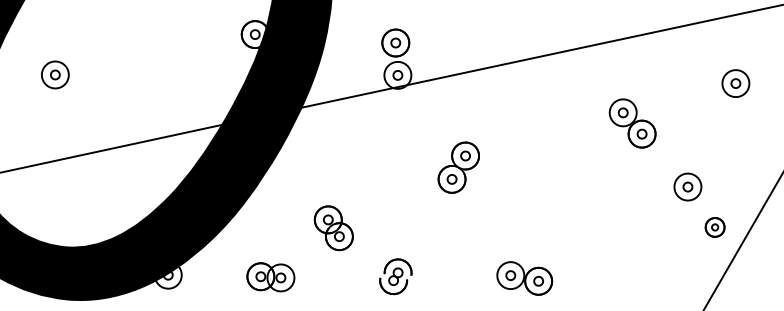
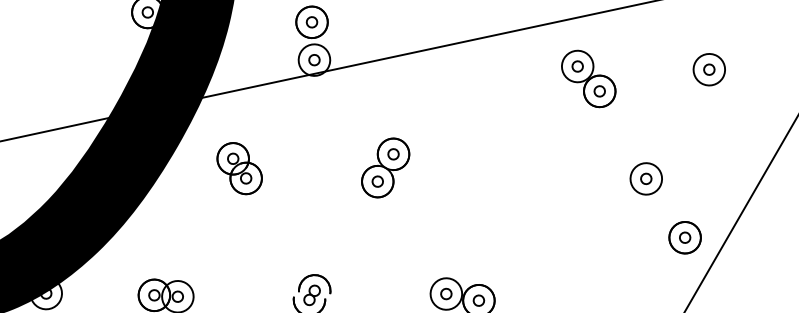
part: (632, 123) -> (588, 78), moved
part: (687, 186) -> (645, 178), moved
part: (714, 227) -> (684, 237), size x1.43
part: (333, 228) -> (239, 168), moved

